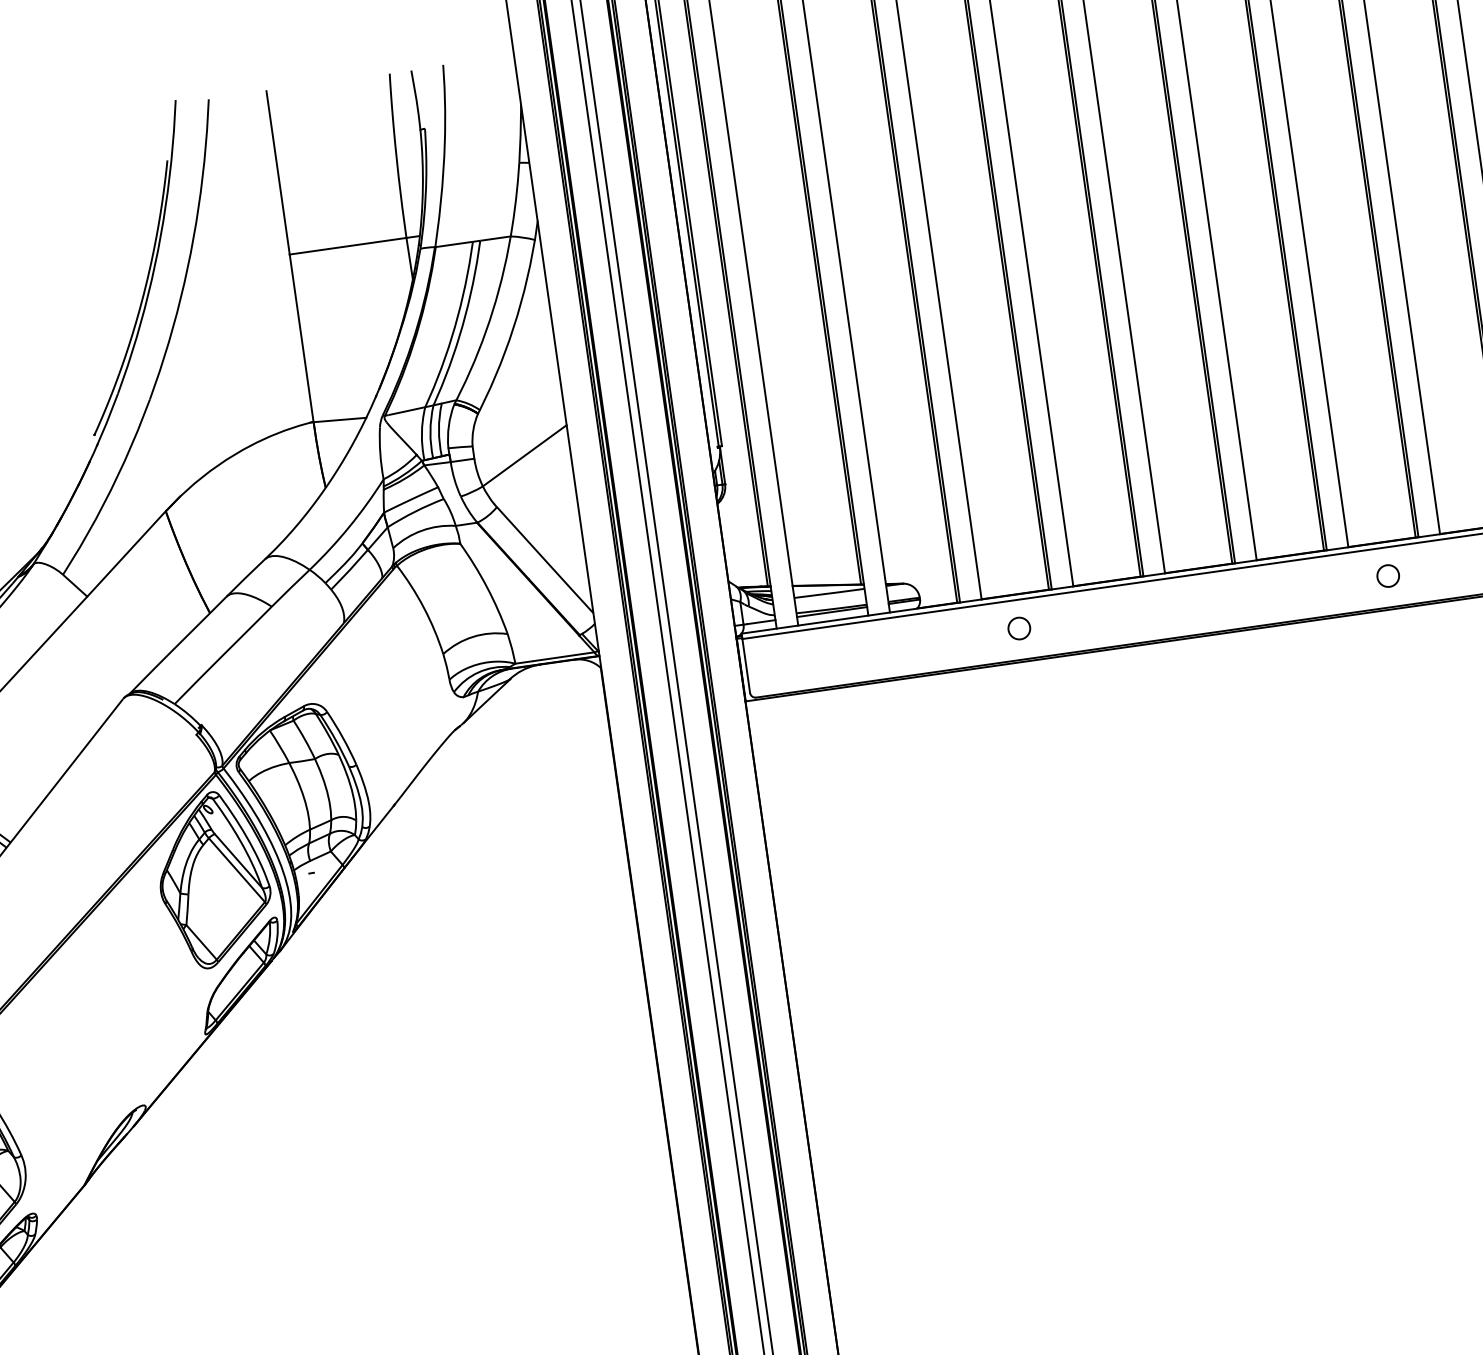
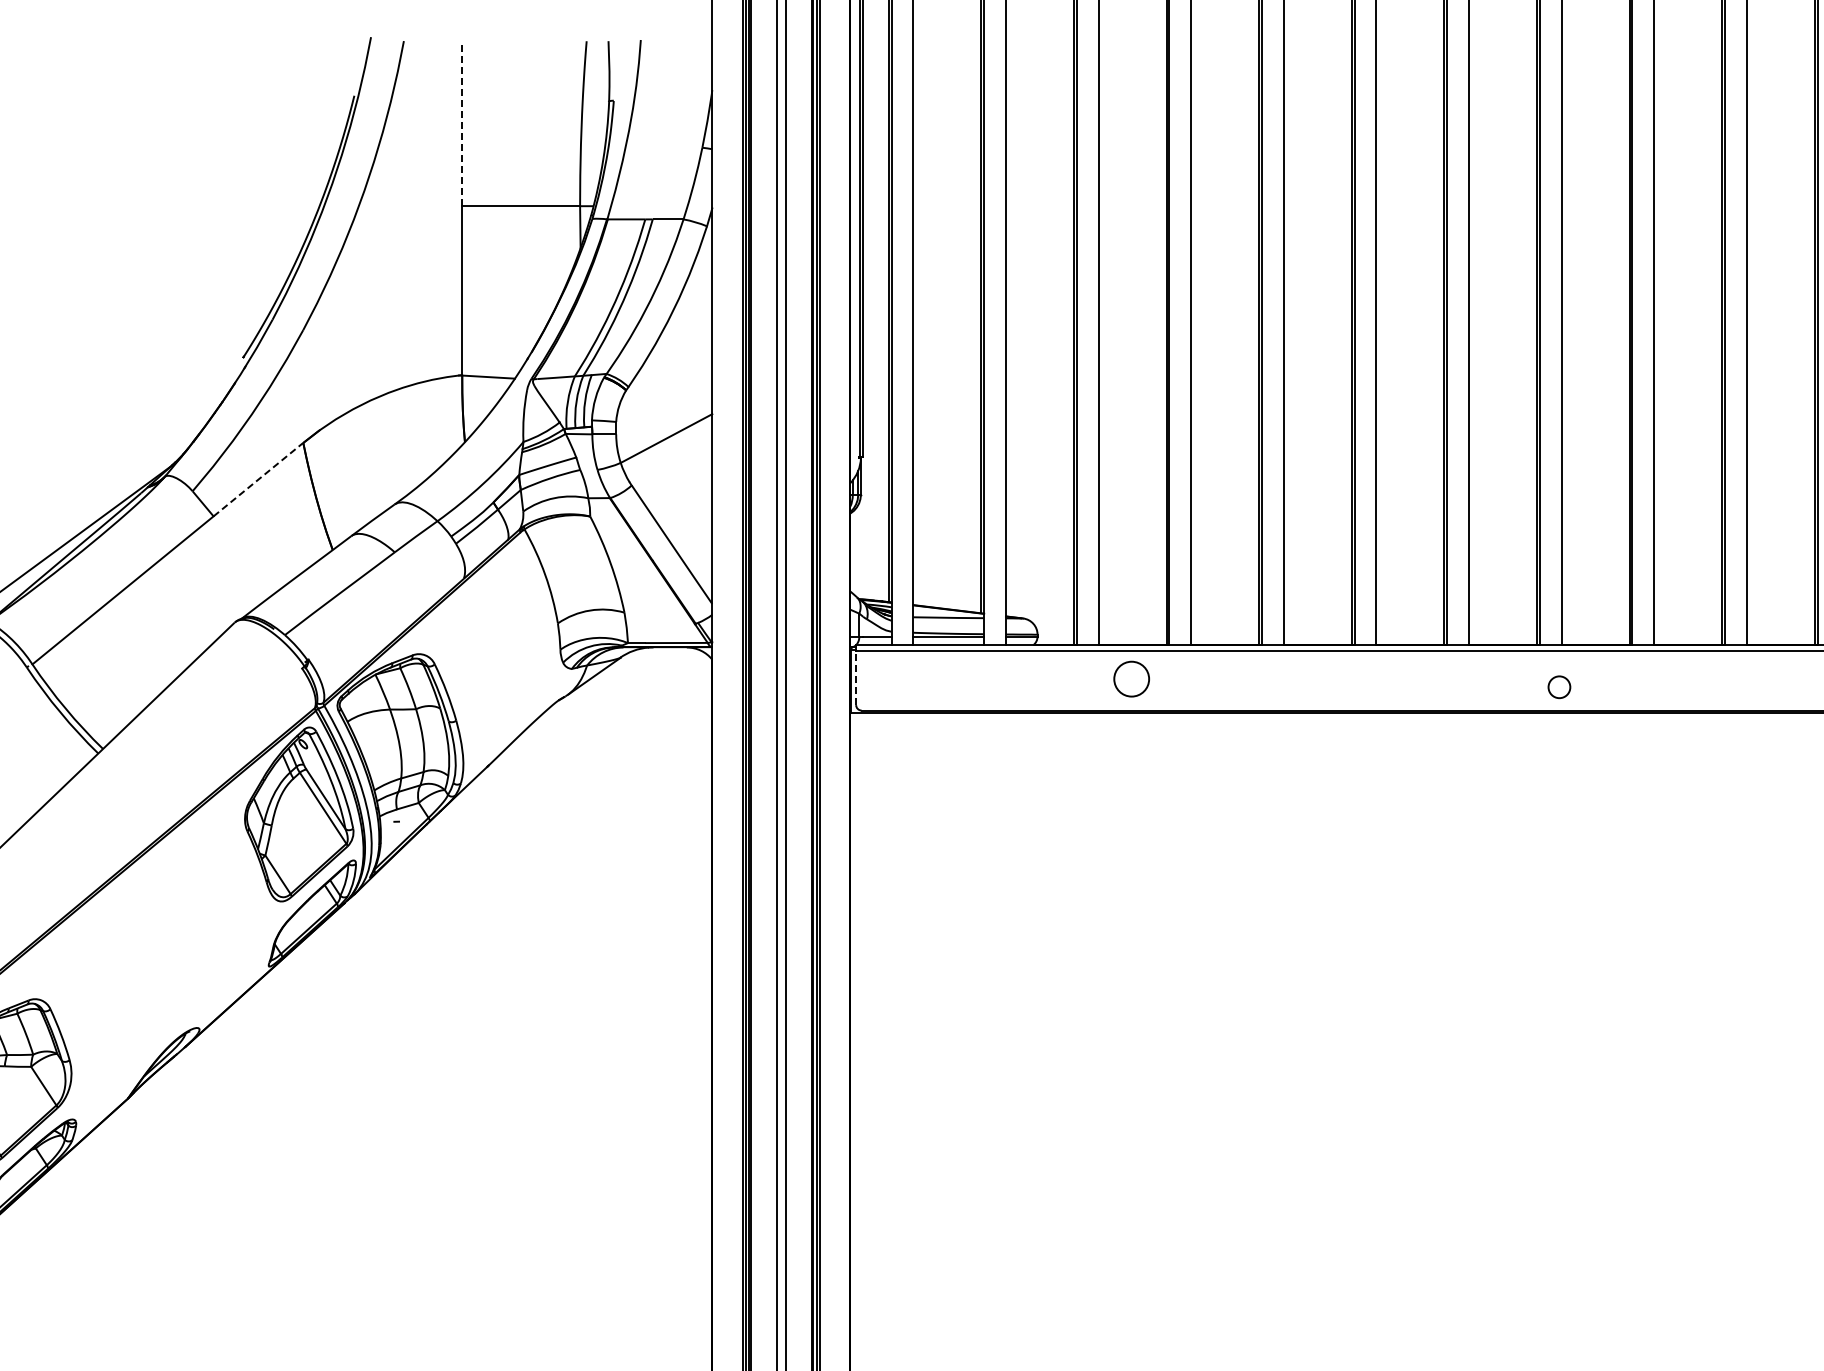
line: (278, 172) -> (462, 123), solid -> dashed
line: (126, 553) -> (258, 479), solid -> dashed
circle: (1388, 576) -> (1559, 687), moved
circle: (1019, 628) -> (1131, 679), size x1.6
line: (746, 665) -> (856, 677), solid -> dashed

